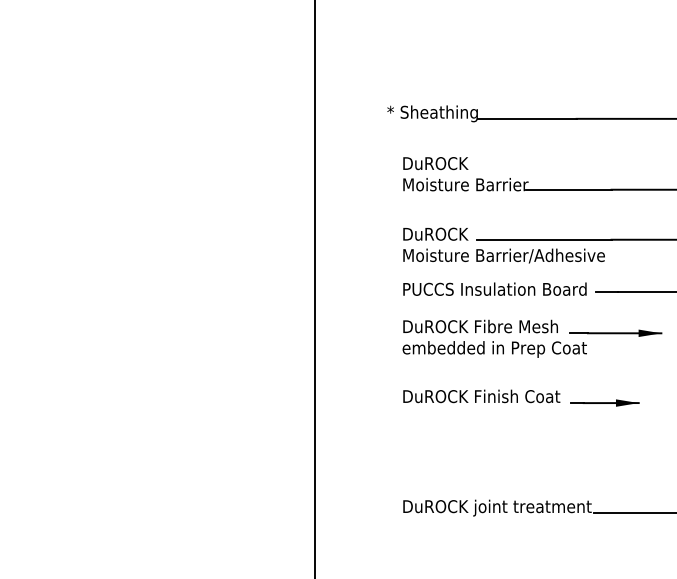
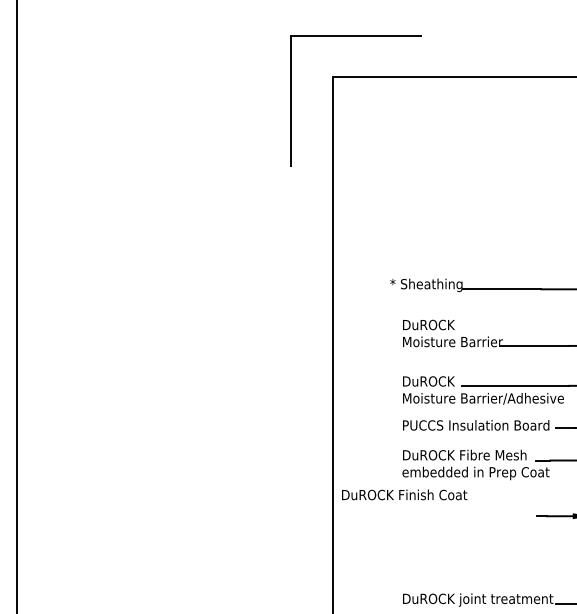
text: (481, 395) -> (404, 494), moved

